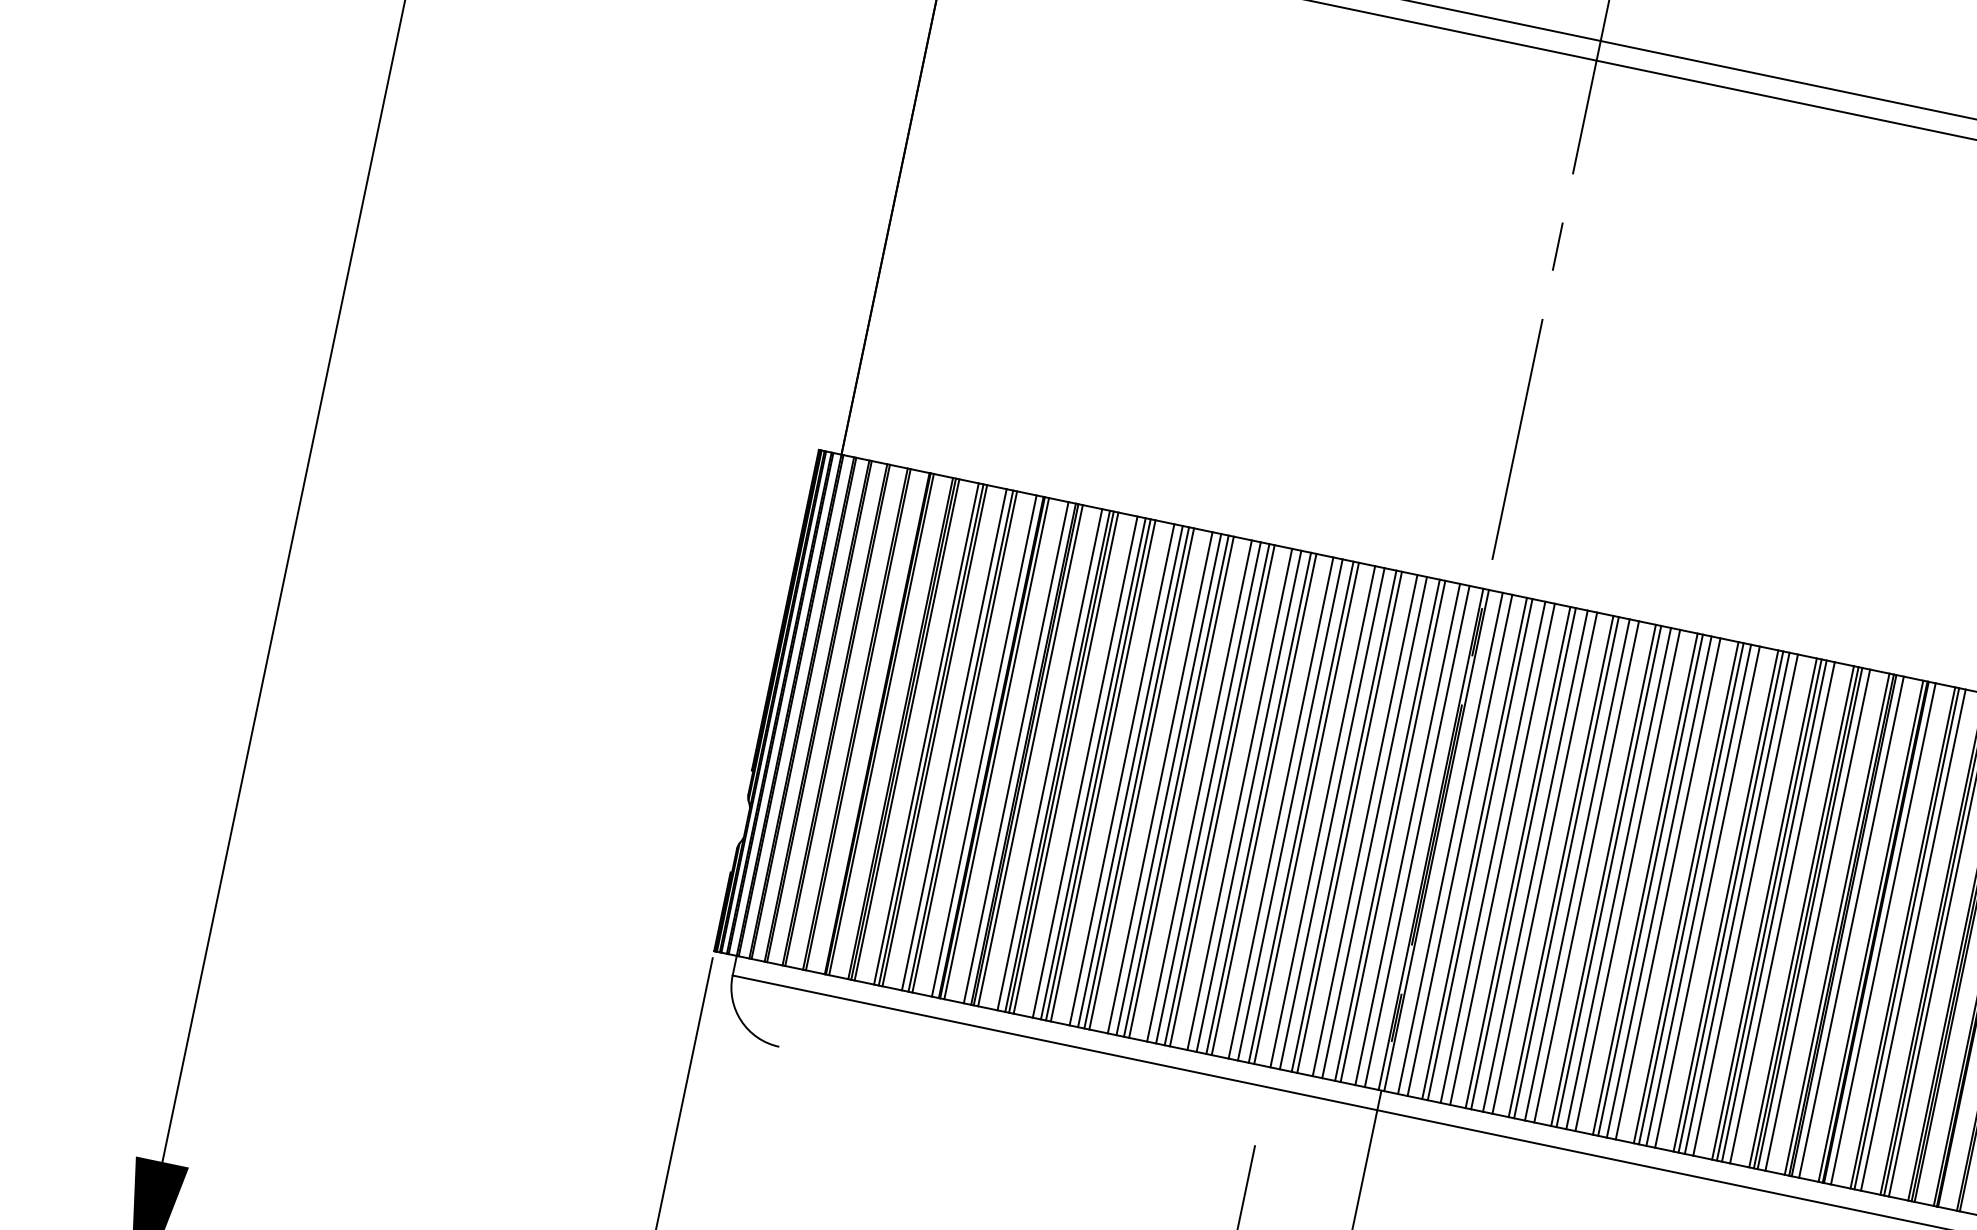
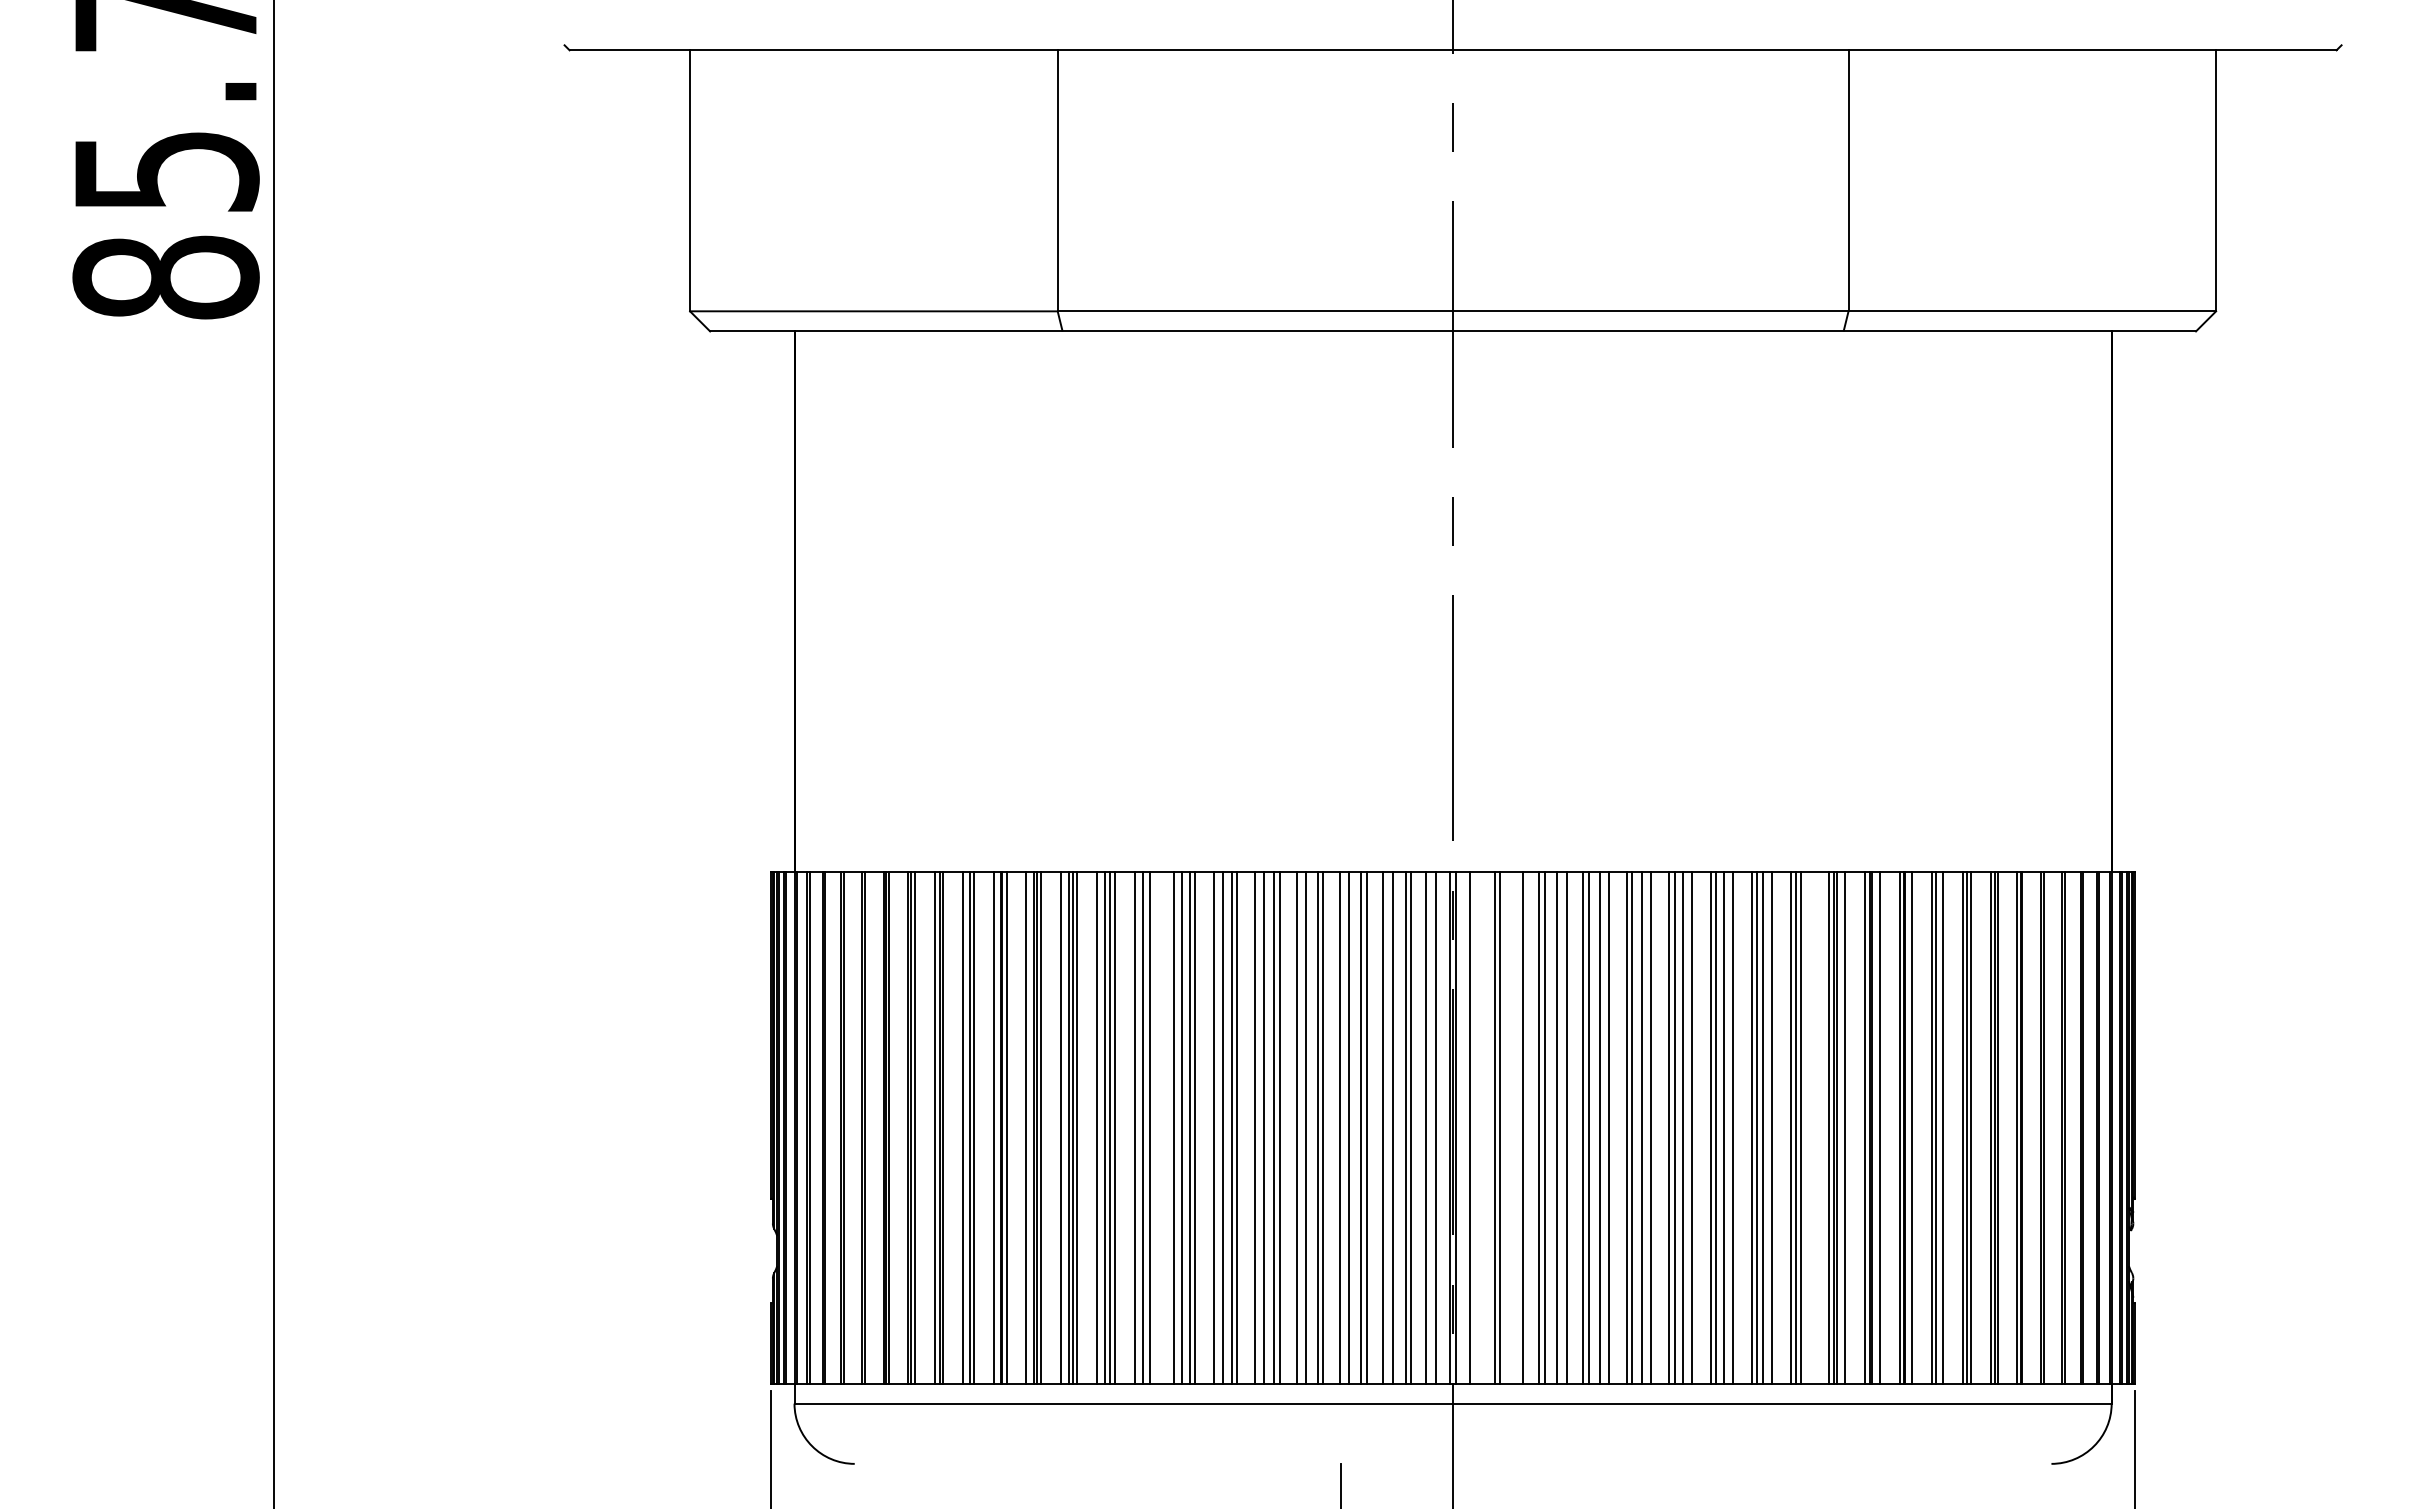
line: (1141, 778) -> (1154, 1127), removed
line: (1459, 845) -> (1479, 1127), removed
line: (1492, 852) -> (1513, 1127), removed
line: (1782, 912) -> (1809, 1127), removed

